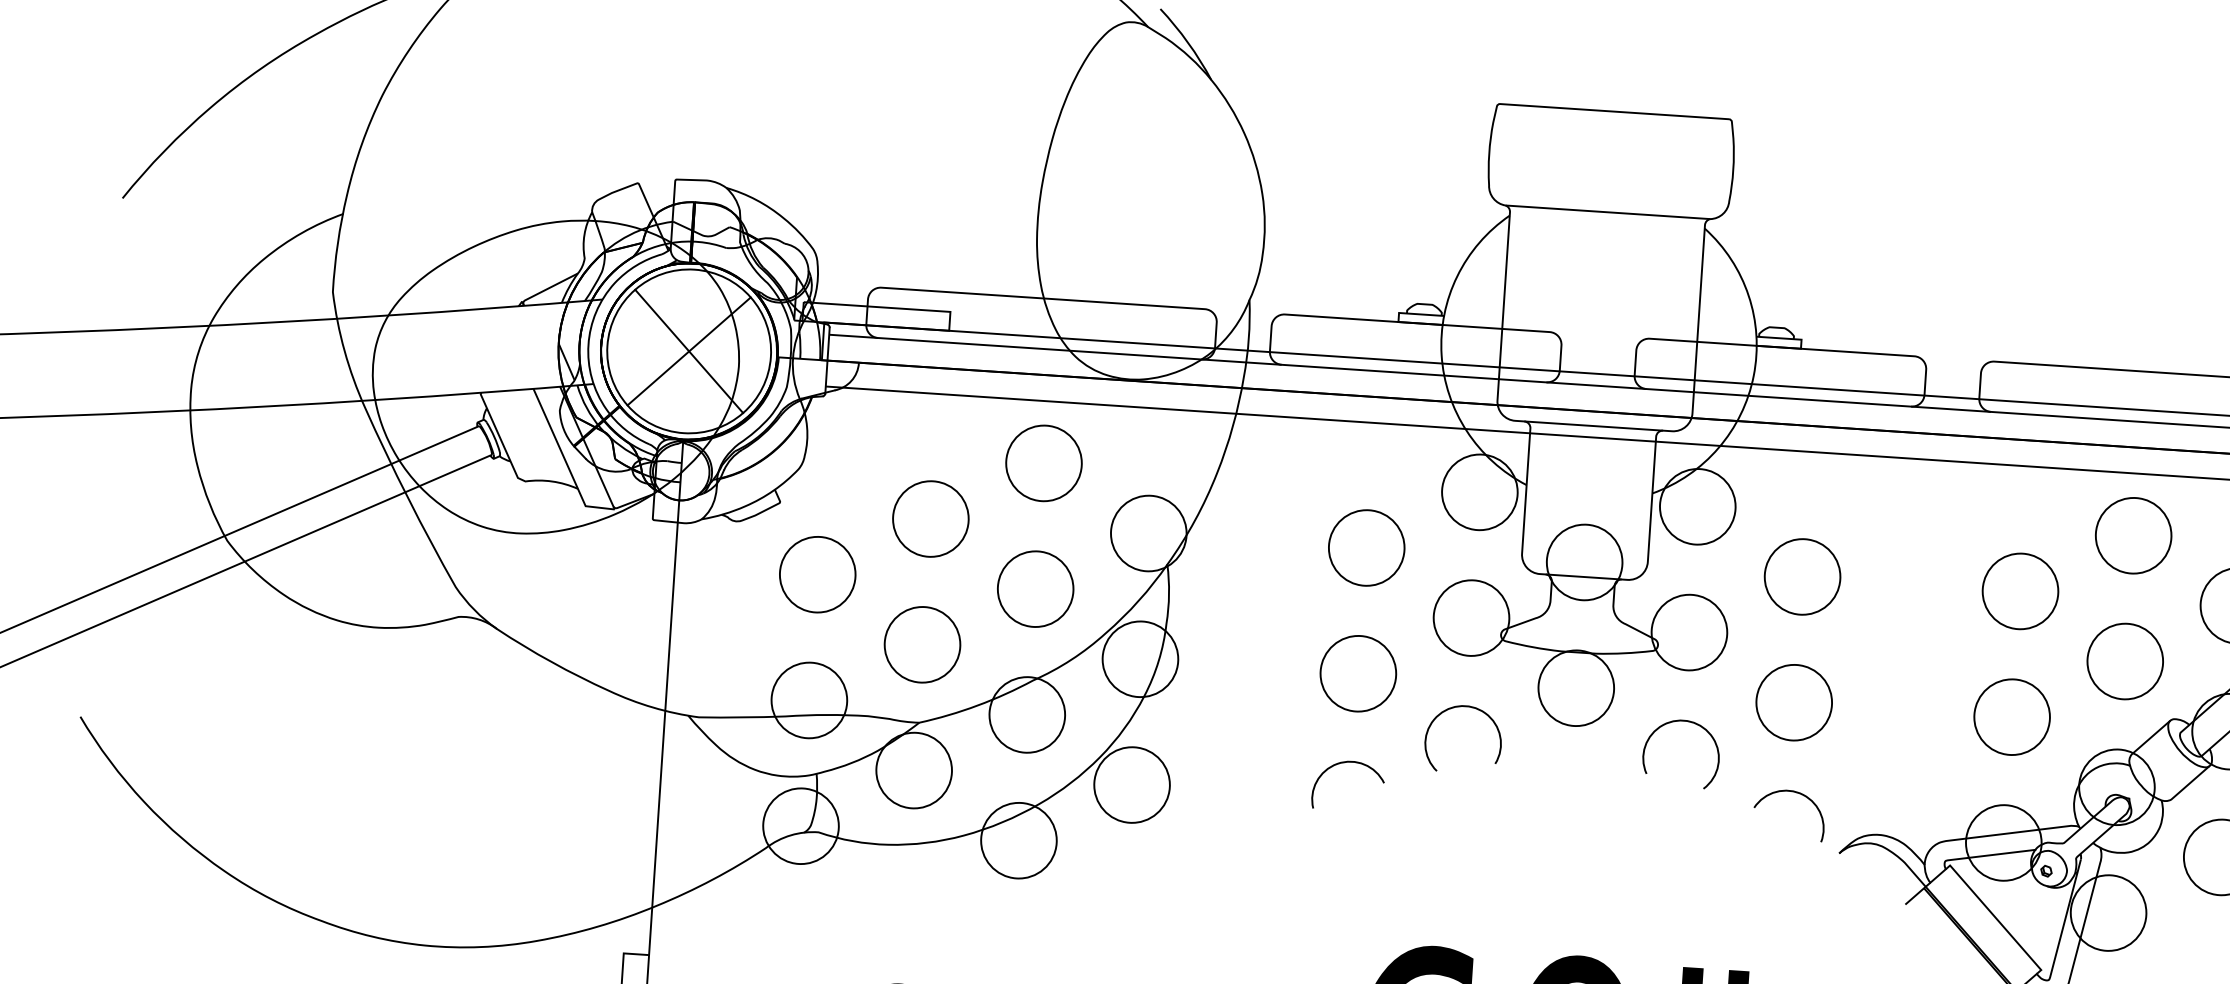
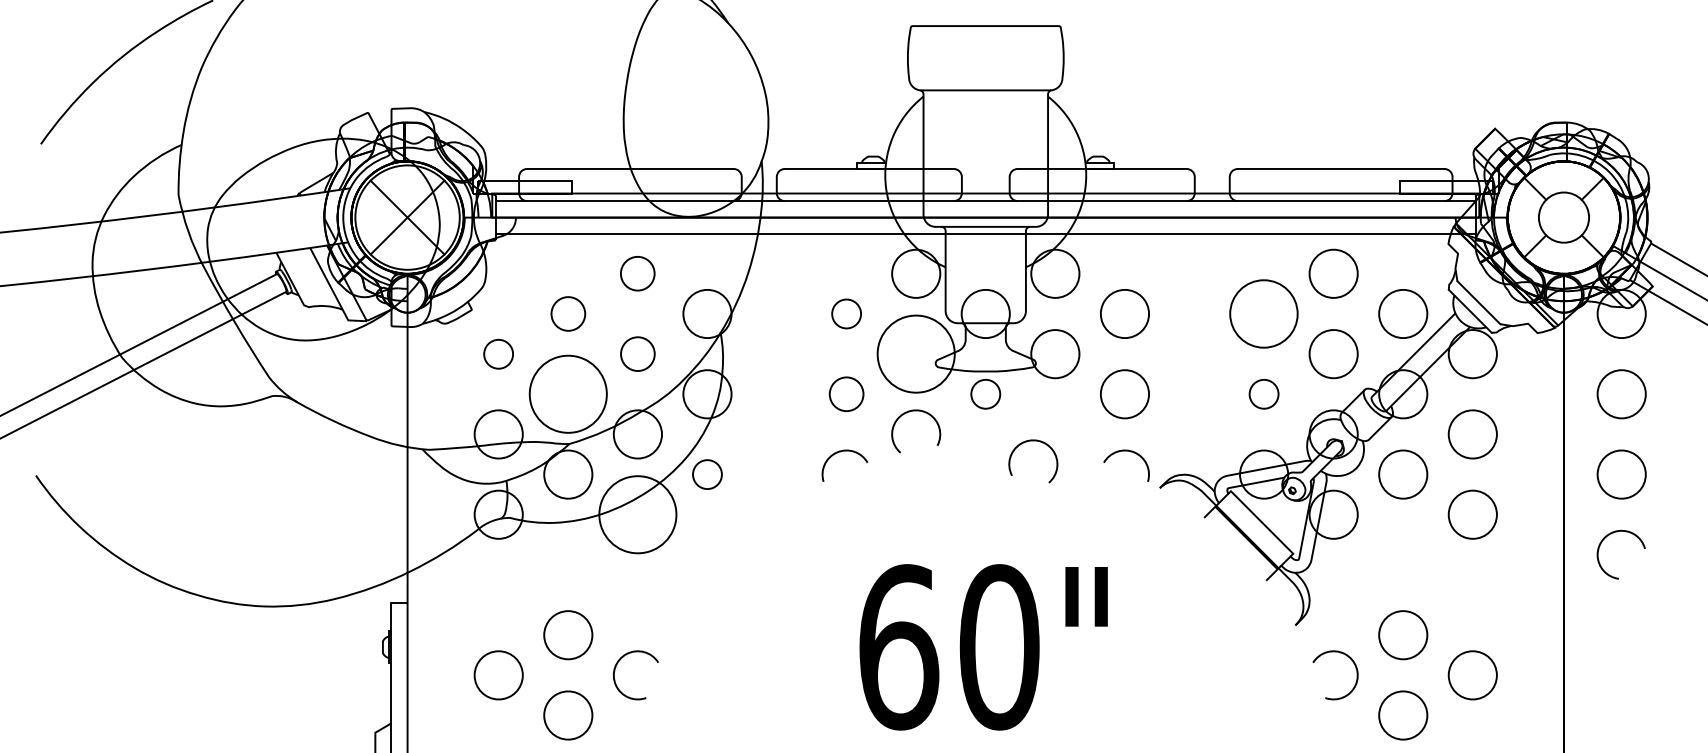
circle: (1043, 462) -> (637, 273), size x0.7
circle: (931, 518) -> (568, 313), size x0.7
circle: (1366, 547) -> (846, 313), size x0.6
circle: (817, 575) -> (498, 354), size x0.6
circle: (1035, 589) -> (637, 354), size x0.7
circle: (2021, 590) -> (1264, 313), size x1.4
circle: (1471, 618) -> (916, 354), size x1.6
circle: (922, 645) -> (568, 394), size x1.6
circle: (1358, 674) -> (846, 394), size x0.7
circle: (1575, 688) -> (985, 394), size x0.6
circle: (2012, 717) -> (1264, 394), size x0.6
arc: (1692, 724) -> (1039, 442), moved
circle: (1132, 784) -> (707, 474), size x0.6
circle: (1018, 840) -> (637, 514), size x1.6

